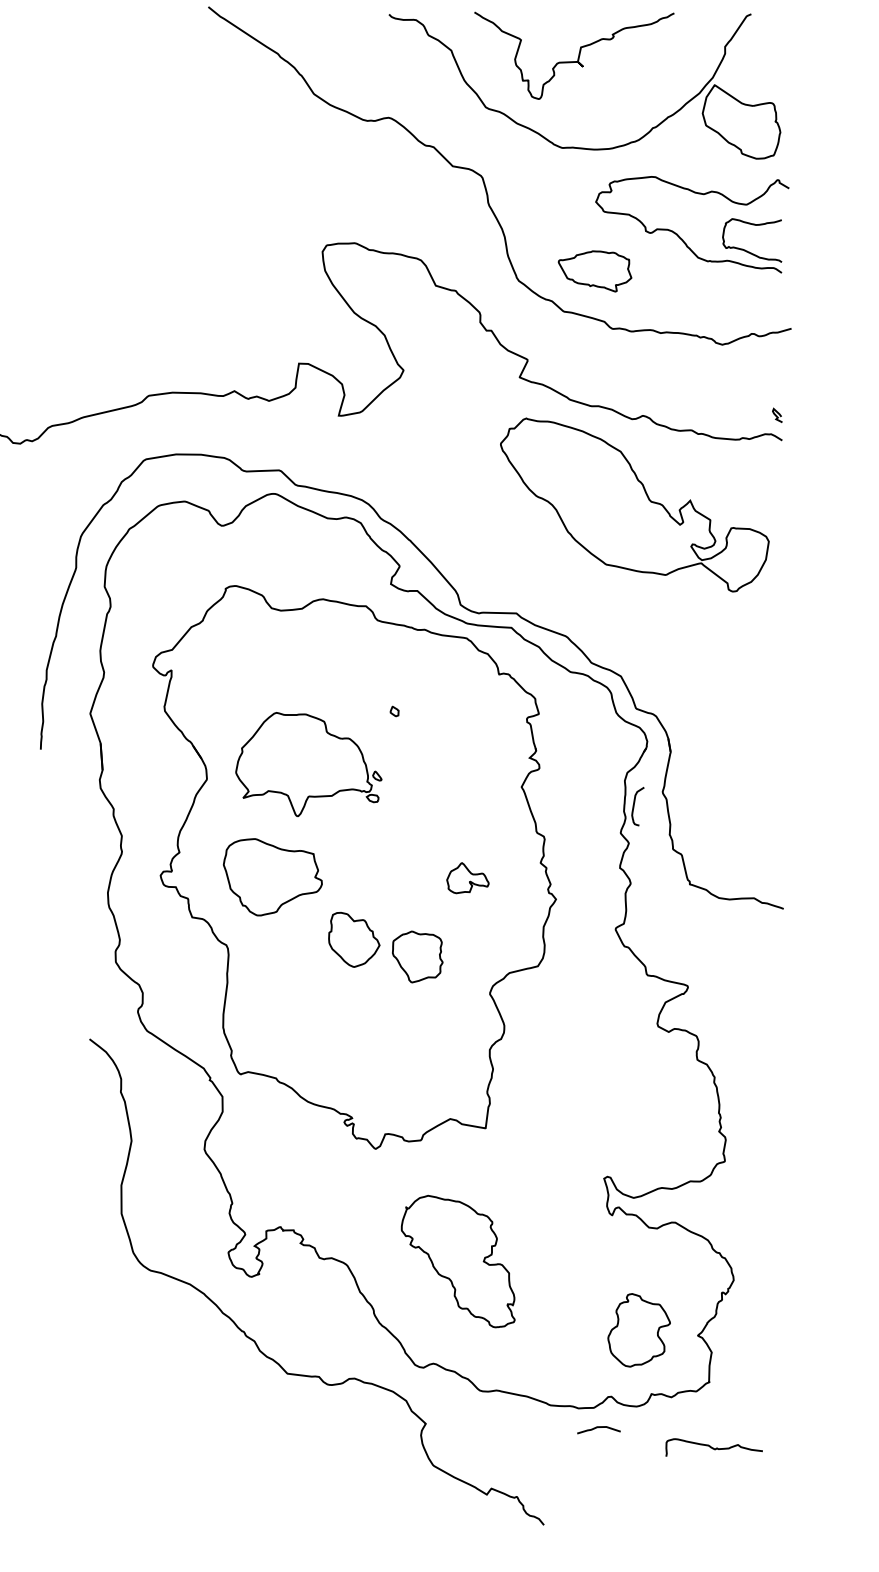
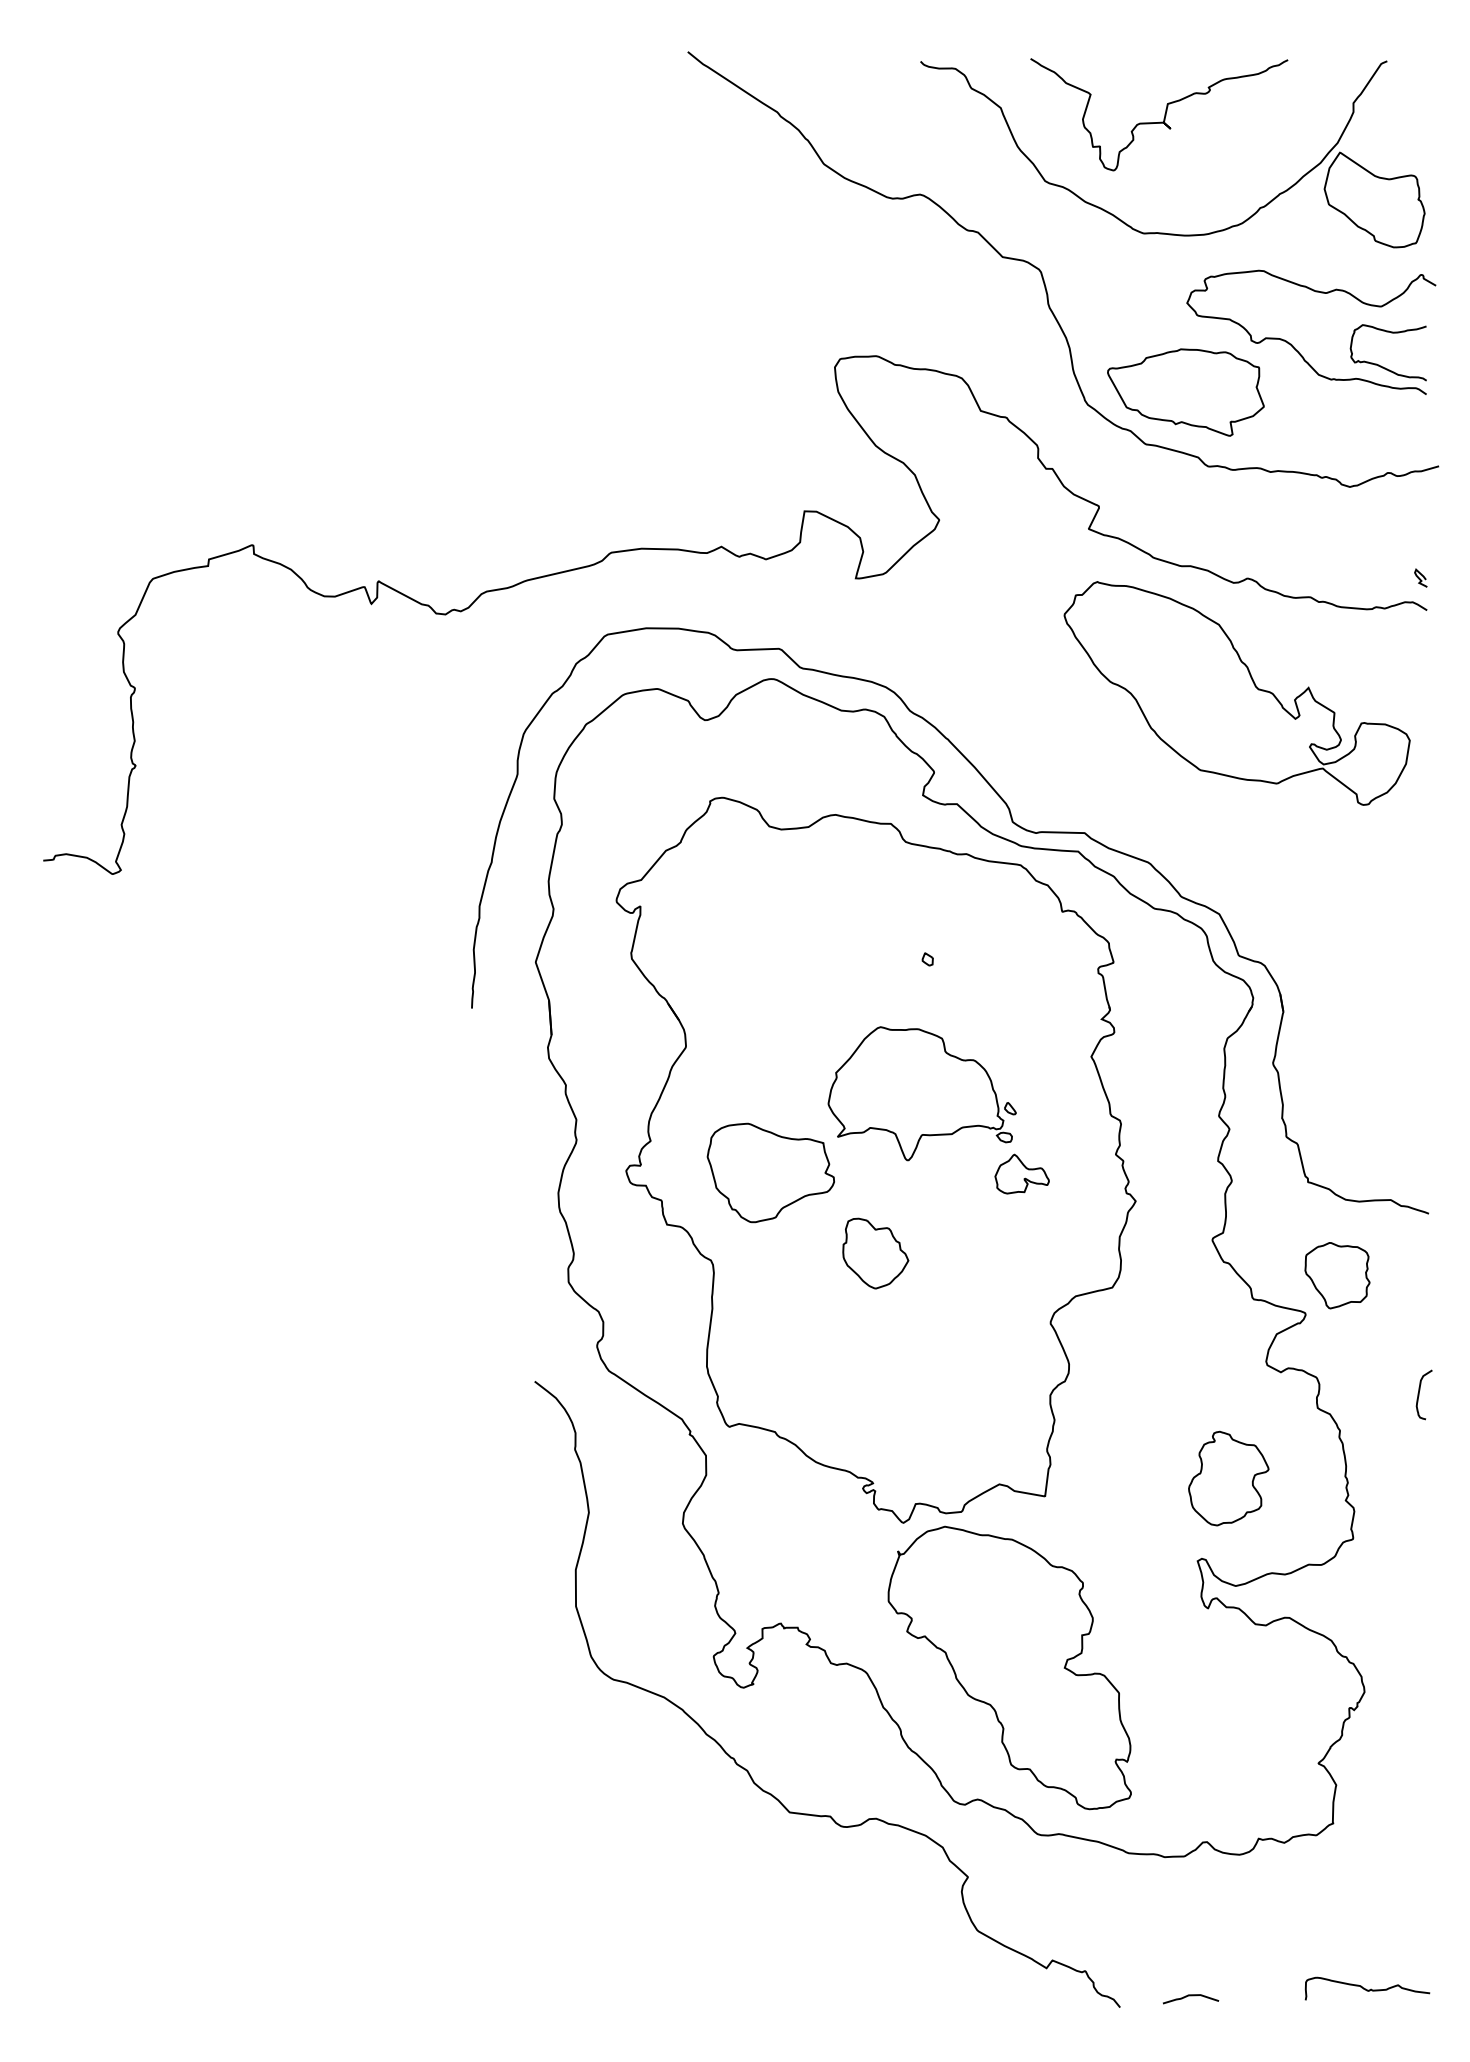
part: (594, 271) -> (1185, 392), size x1.67
part: (308, 764) -> (921, 1093), moved
curve: (634, 806) -> (1419, 1394), moved
part: (417, 956) -> (1337, 1275), moved
part: (458, 1261) -> (1009, 1667), size x1.67
part: (638, 1330) -> (1228, 1478), moved
curve: (599, 1428) -> (1191, 1996), moved
curve: (714, 1448) -> (1367, 1989), moved

